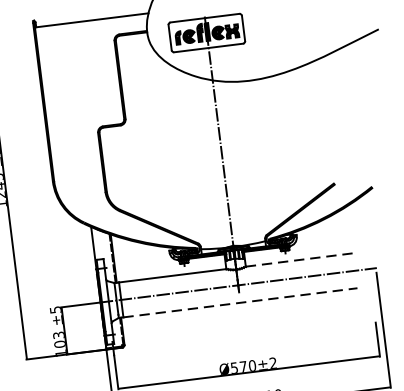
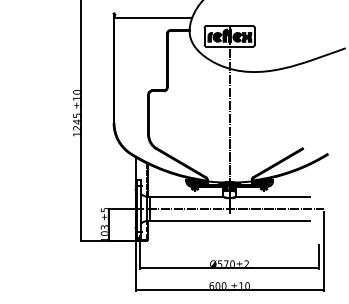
line: (300, 259) -> (273, 196), dashed -> solid
line: (240, 302) -> (229, 220), dashed -> solid

